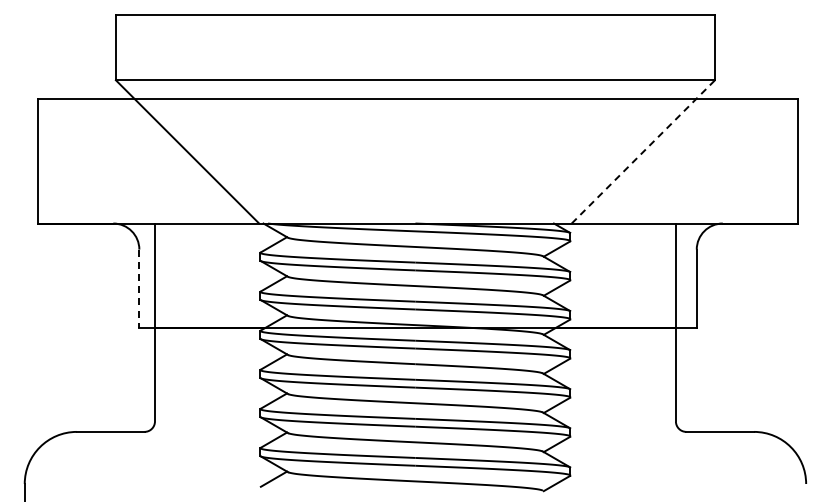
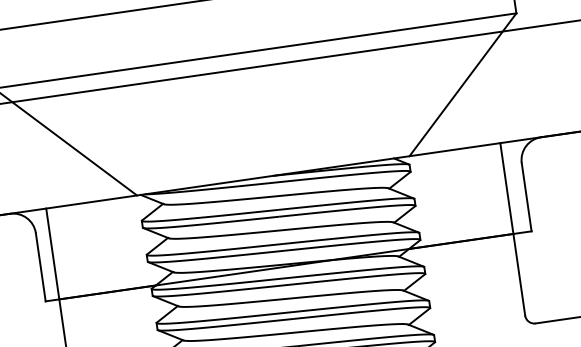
line: (643, 151) -> (463, 84), dashed -> solid
line: (139, 289) -> (41, 268), dashed -> solid

